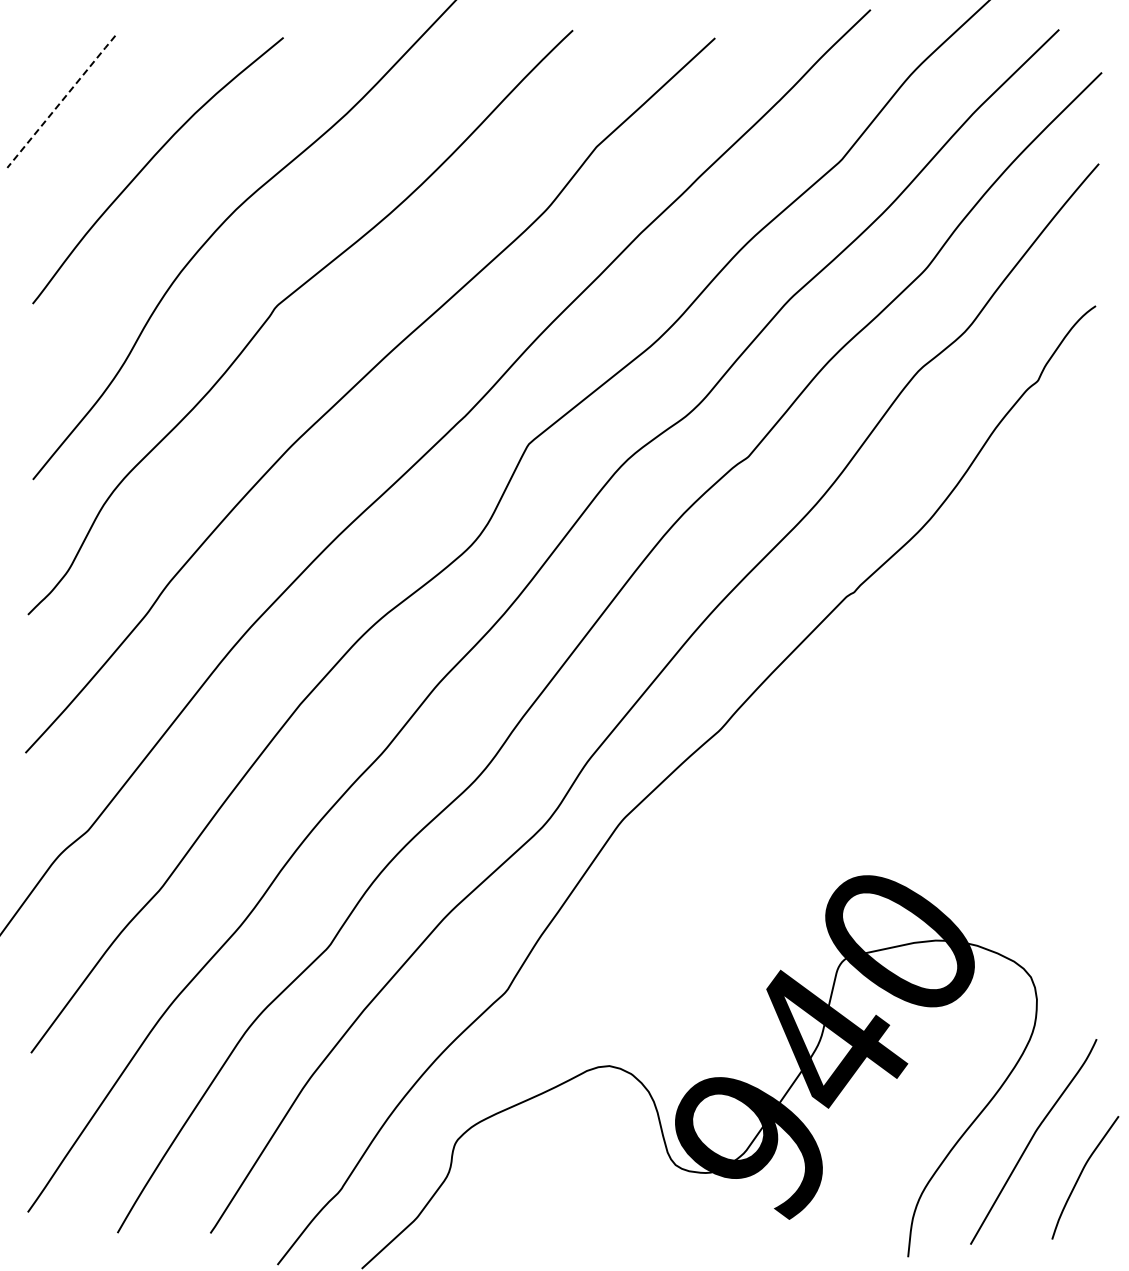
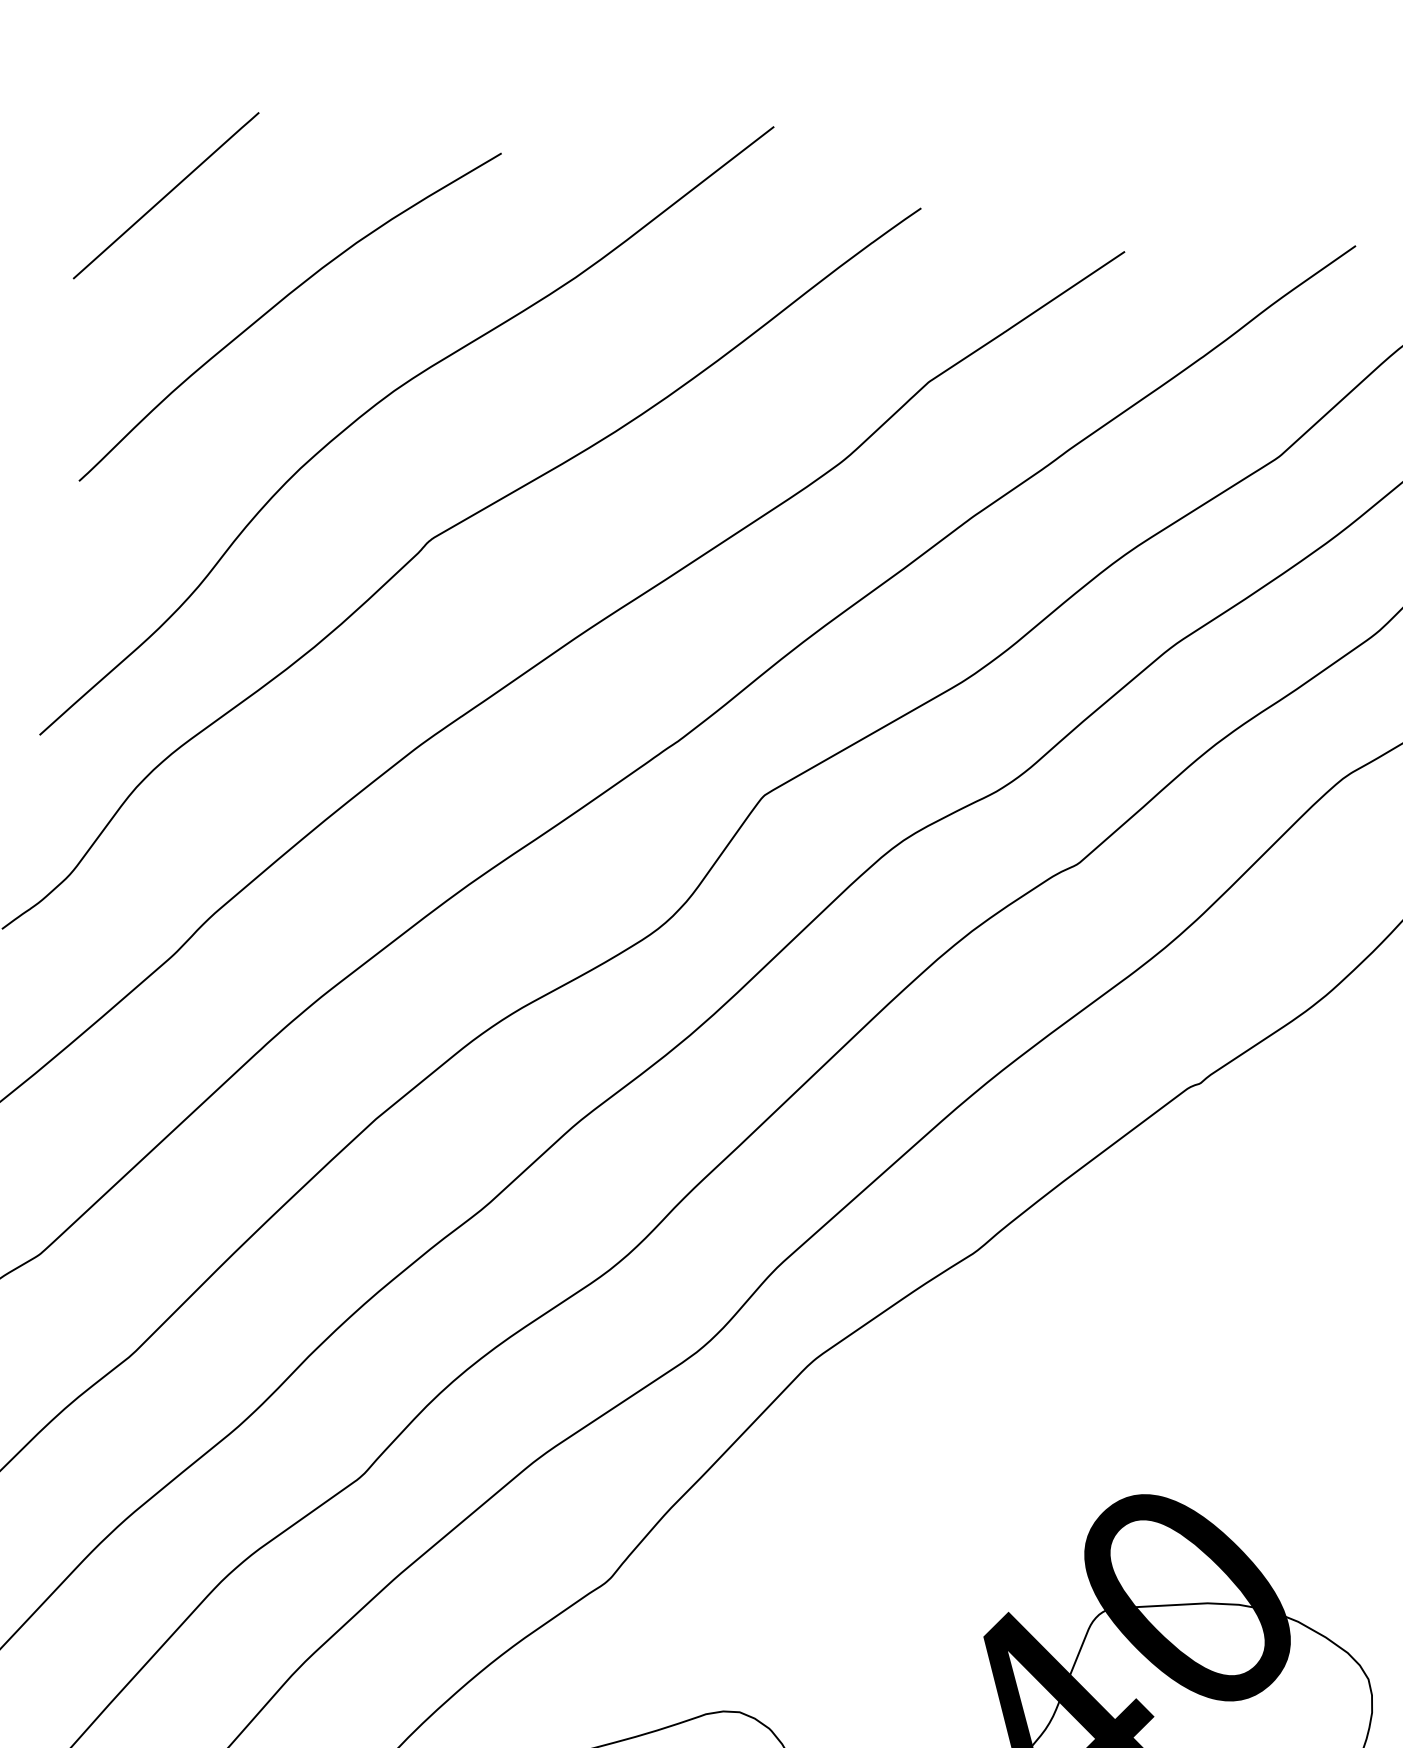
line: (61, 101) -> (166, 195), dashed -> solid

